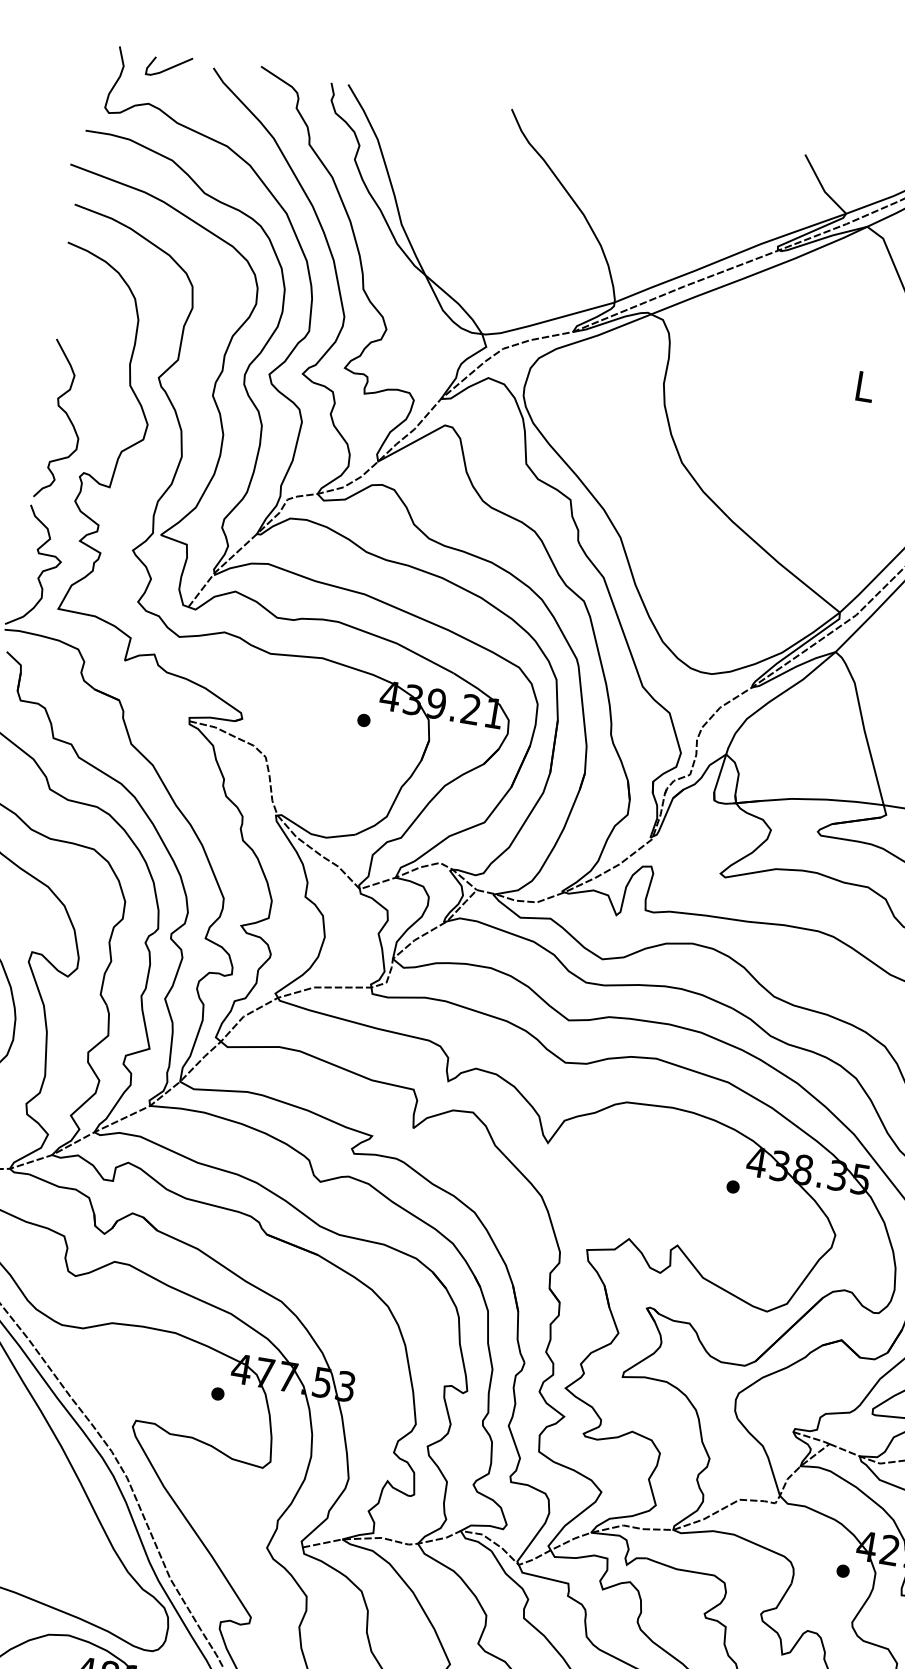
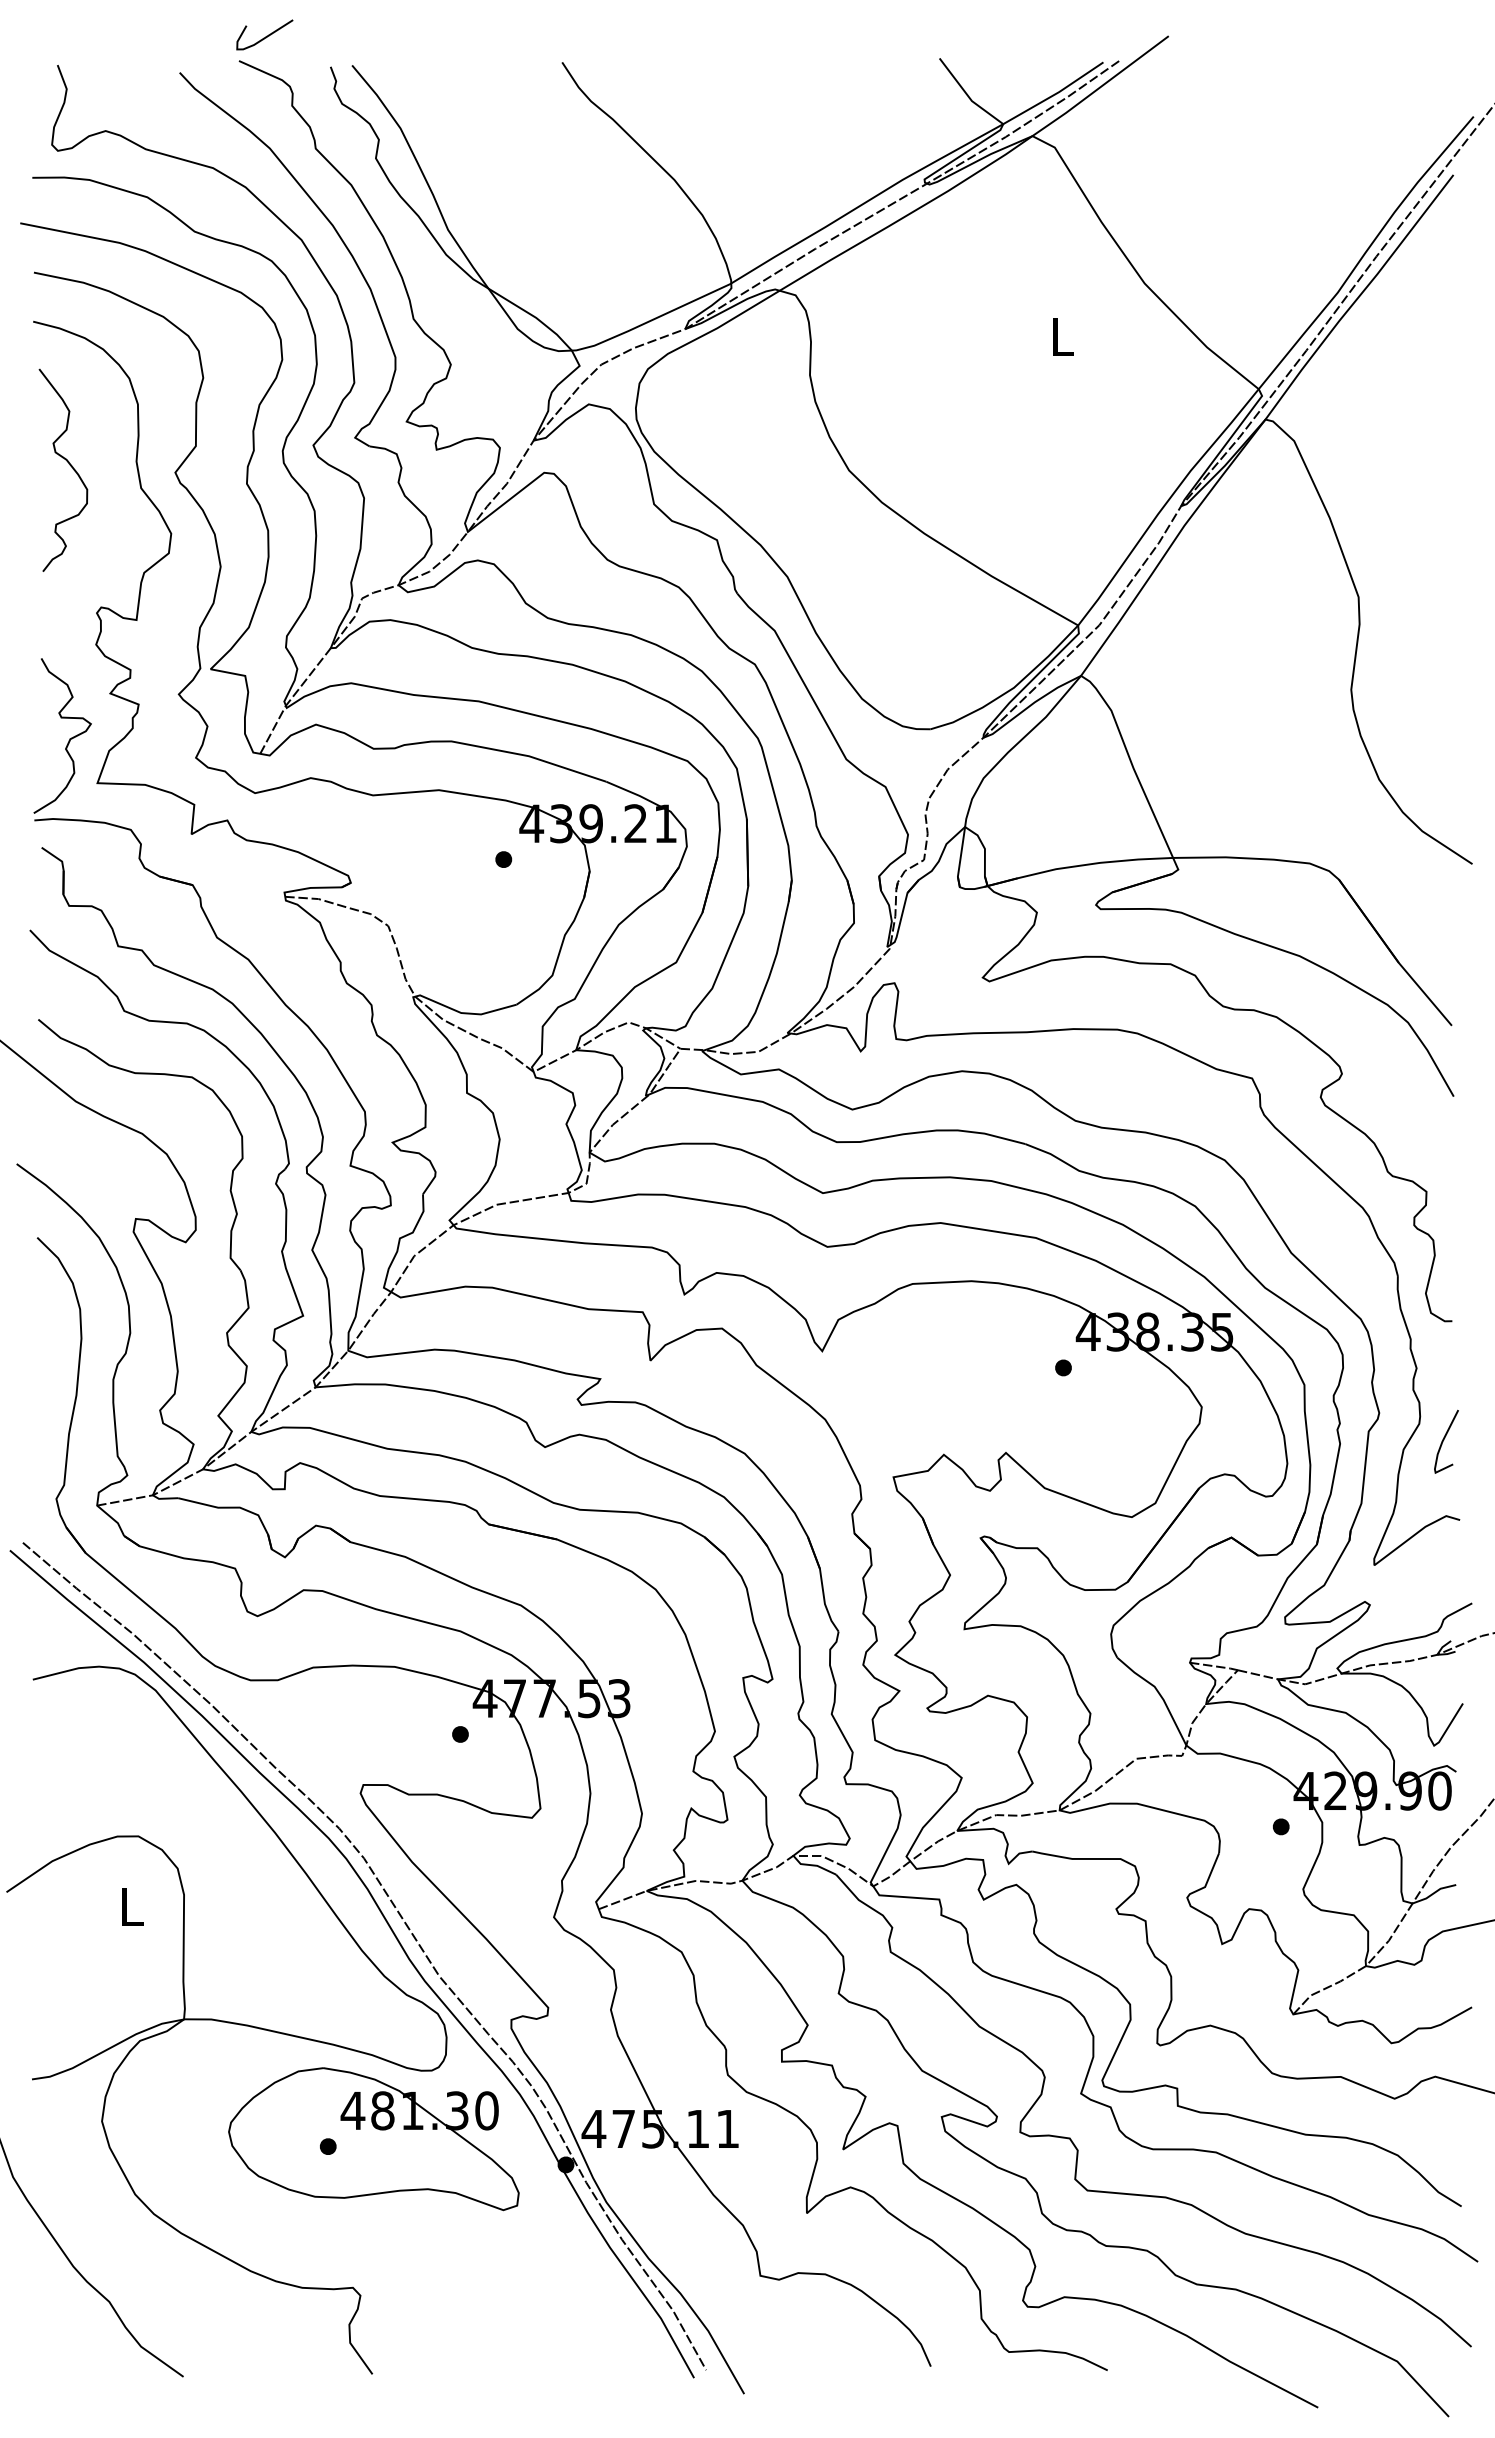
curve: (170, 67) -> (266, 35), moved
curve: (67, 417) -> (69, 465), moved

